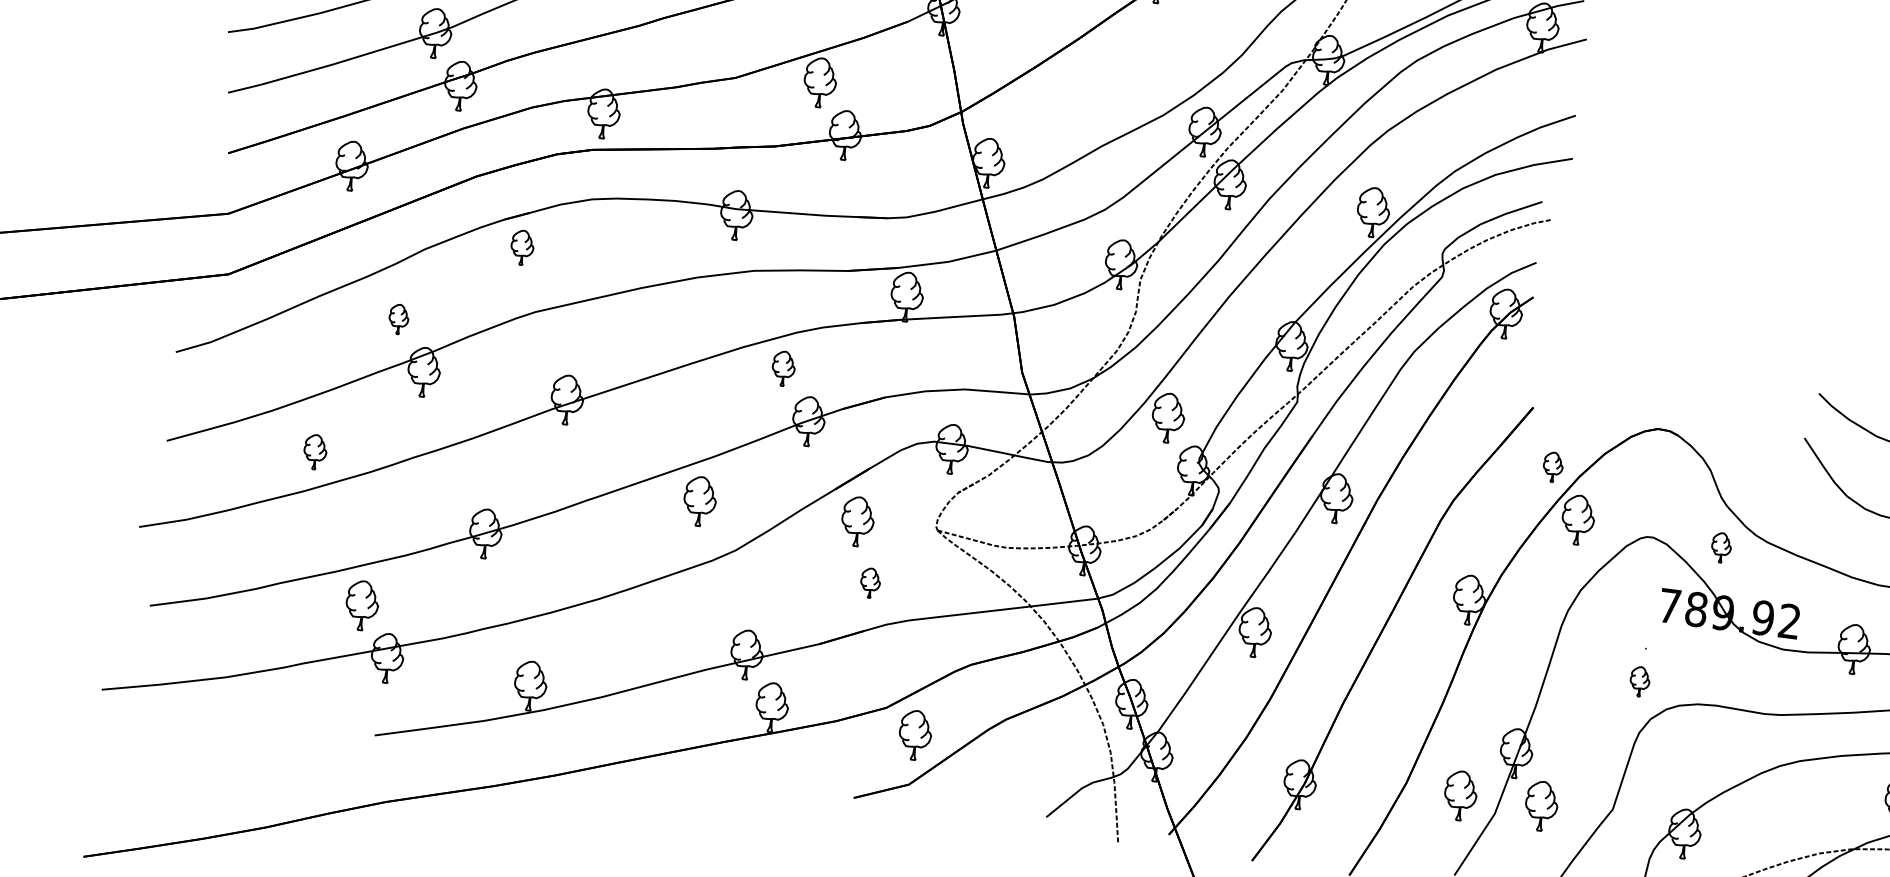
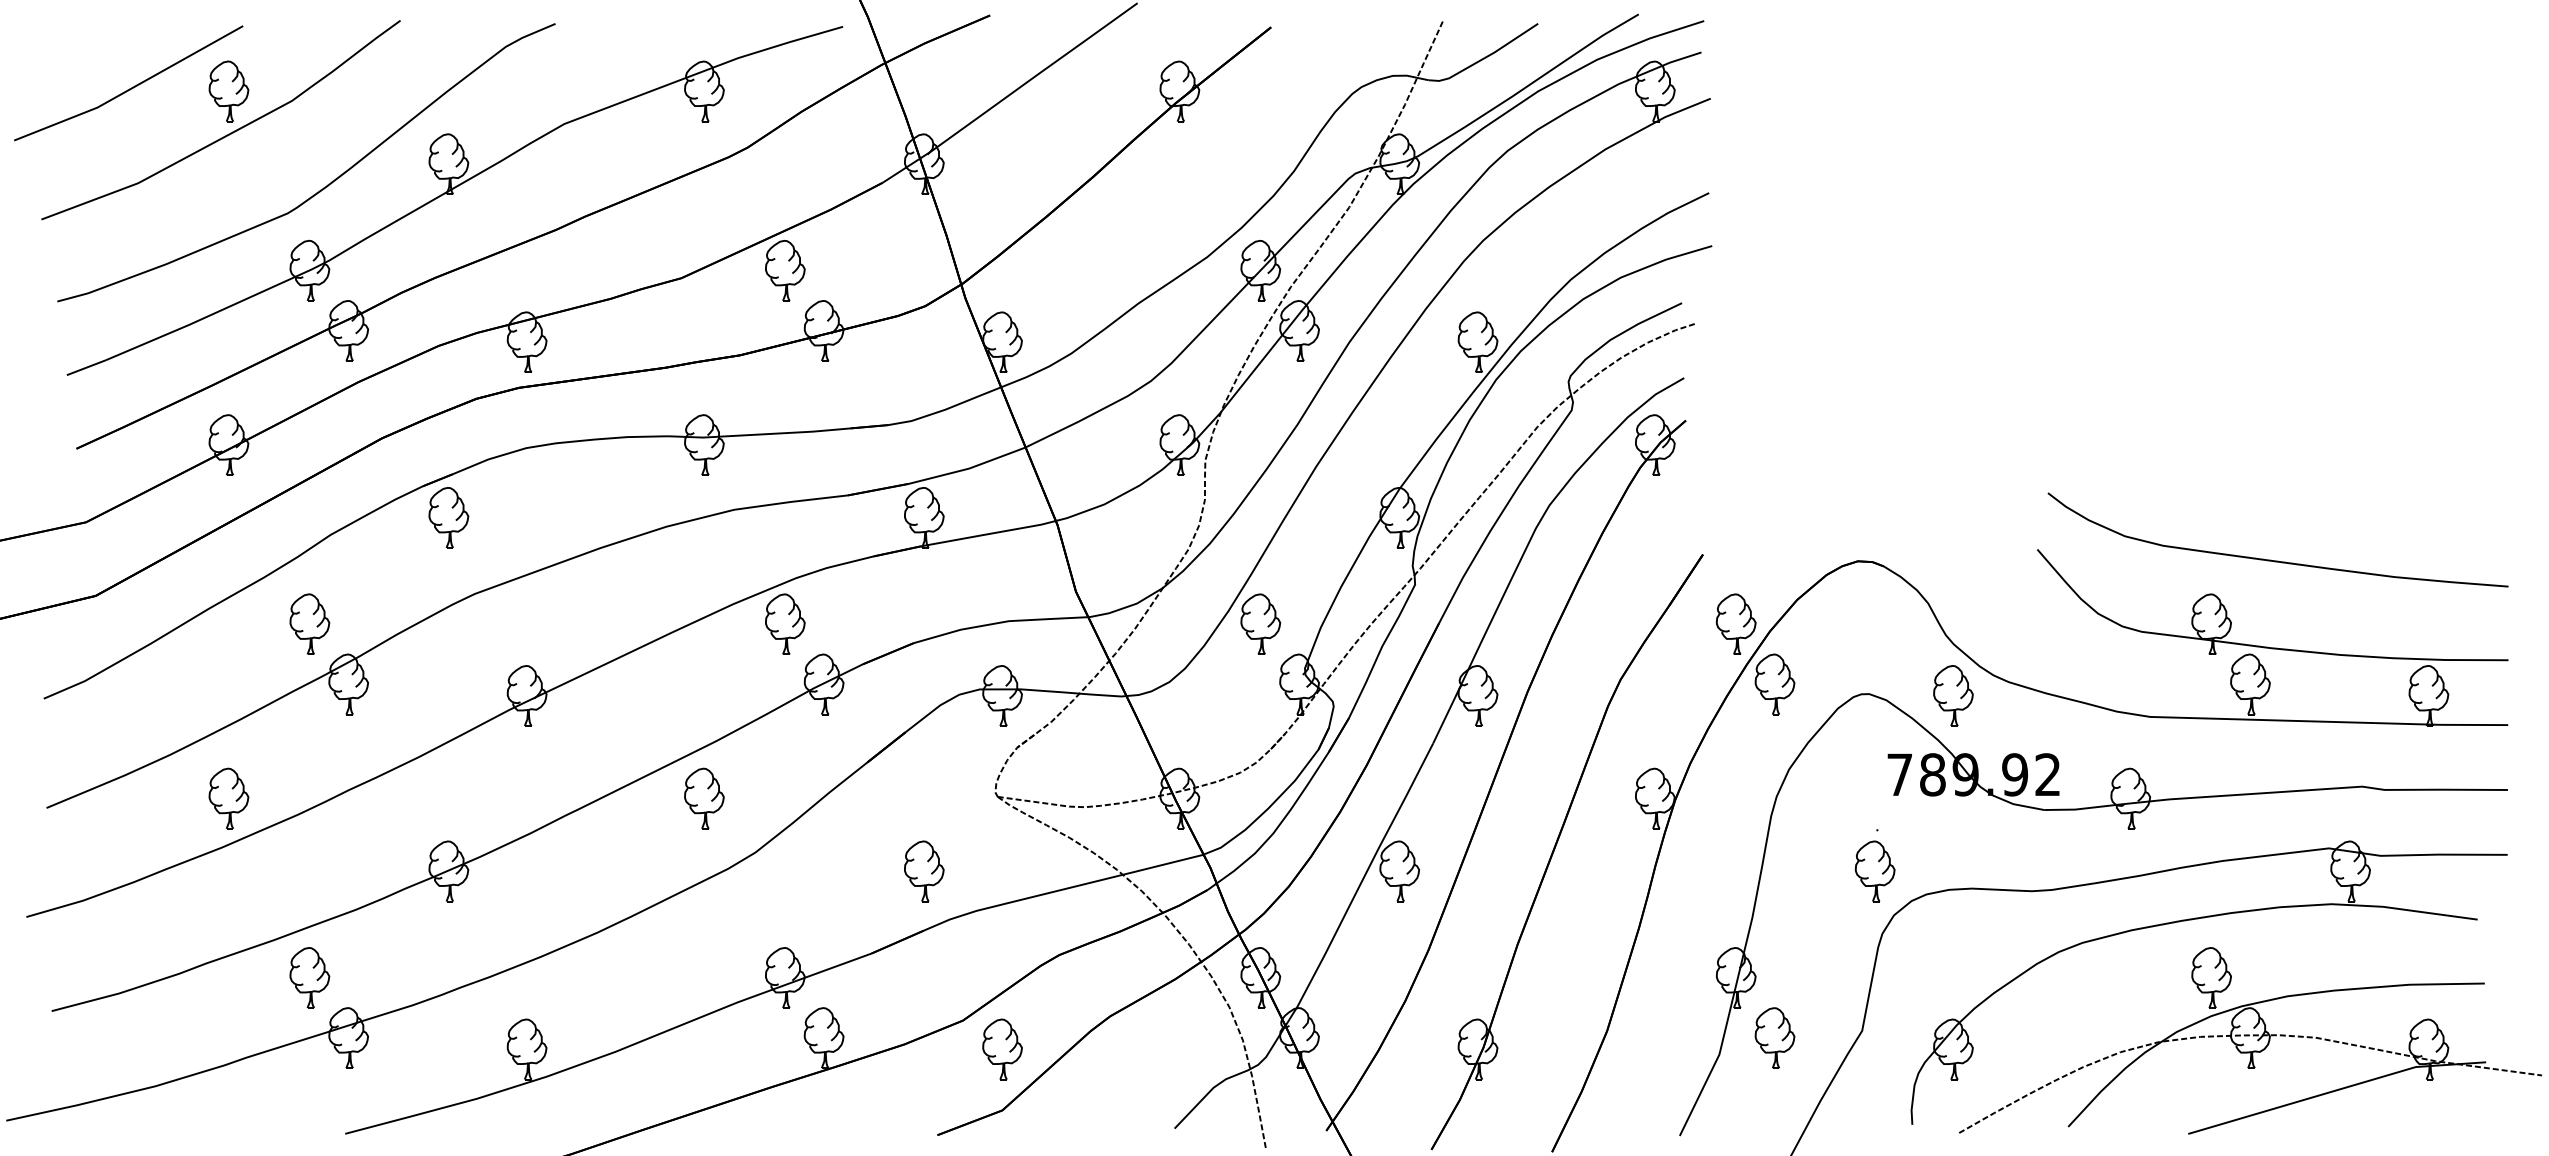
part: (522, 247) -> (448, 517), size x1.43
part: (398, 318) -> (309, 623), size x1.67
part: (783, 368) -> (785, 623), size x1.43
part: (314, 452) -> (228, 798), size x1.43
part: (1553, 466) -> (1736, 623), size x1.67
part: (857, 521) -> (899, 798), removed
part: (1721, 547) -> (1953, 695), size x1.67
part: (870, 583) -> (924, 871), size x1.67
part: (1640, 681) -> (1875, 871), size x1.67
part: (1460, 795) -> (1674, 1037), removed

